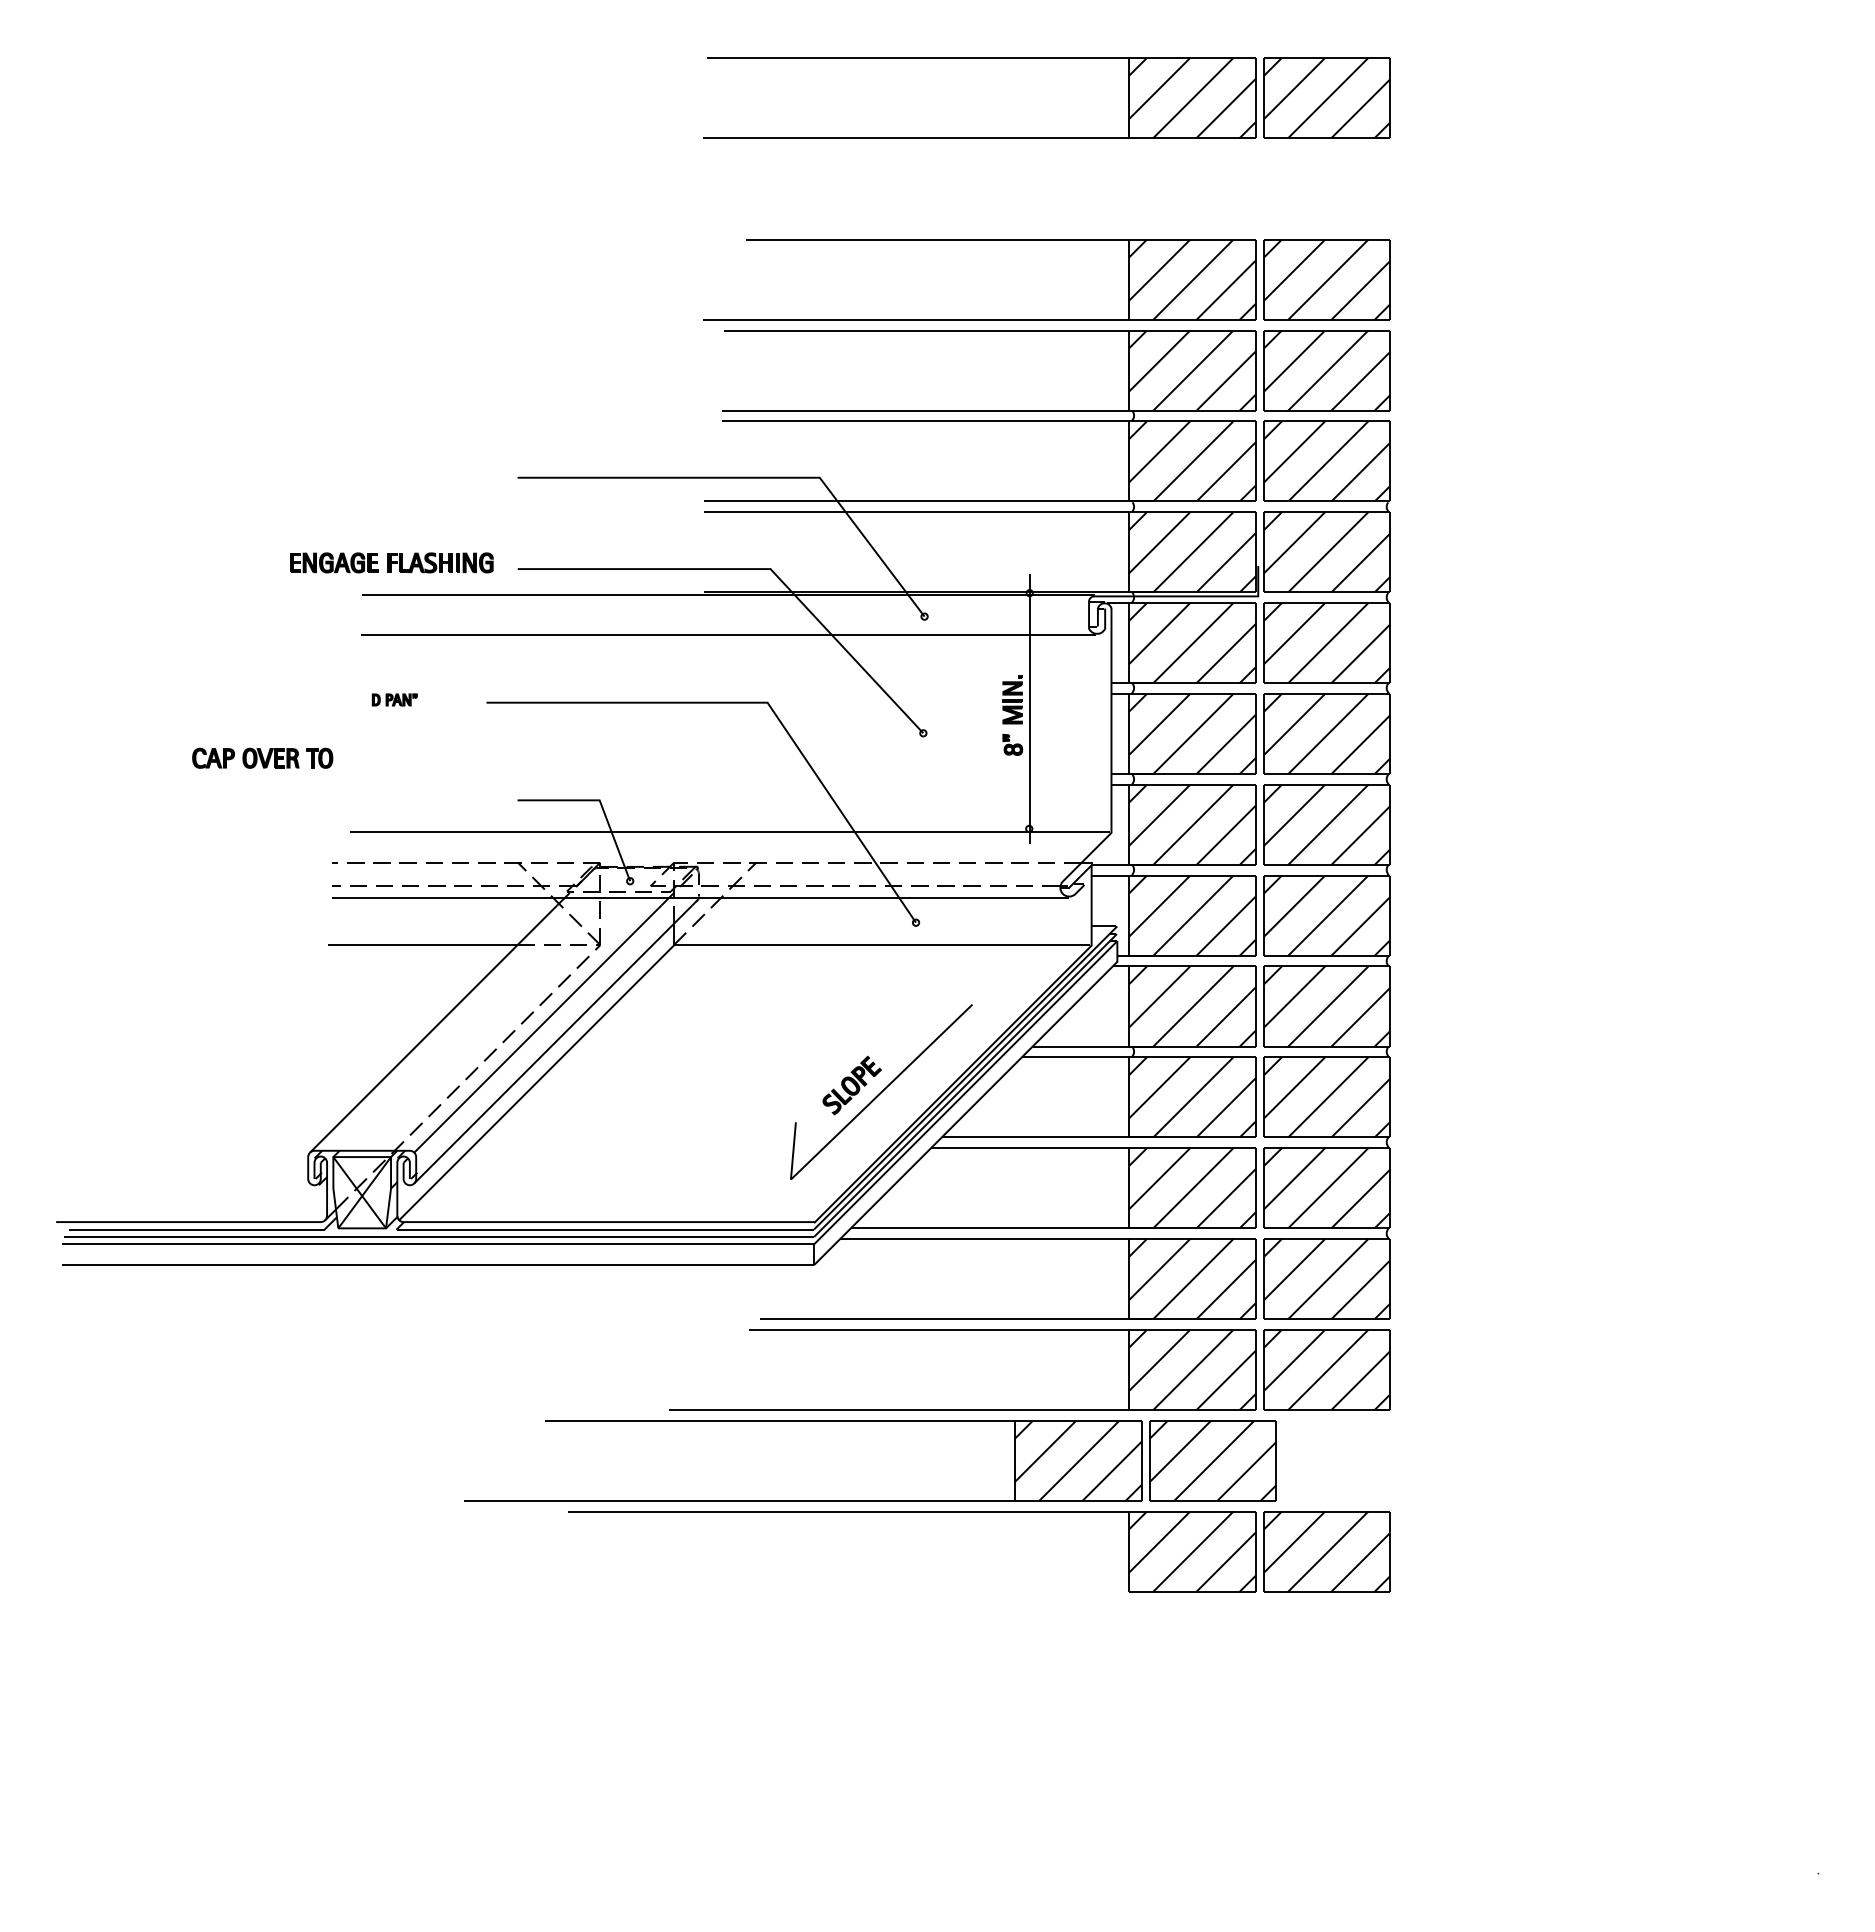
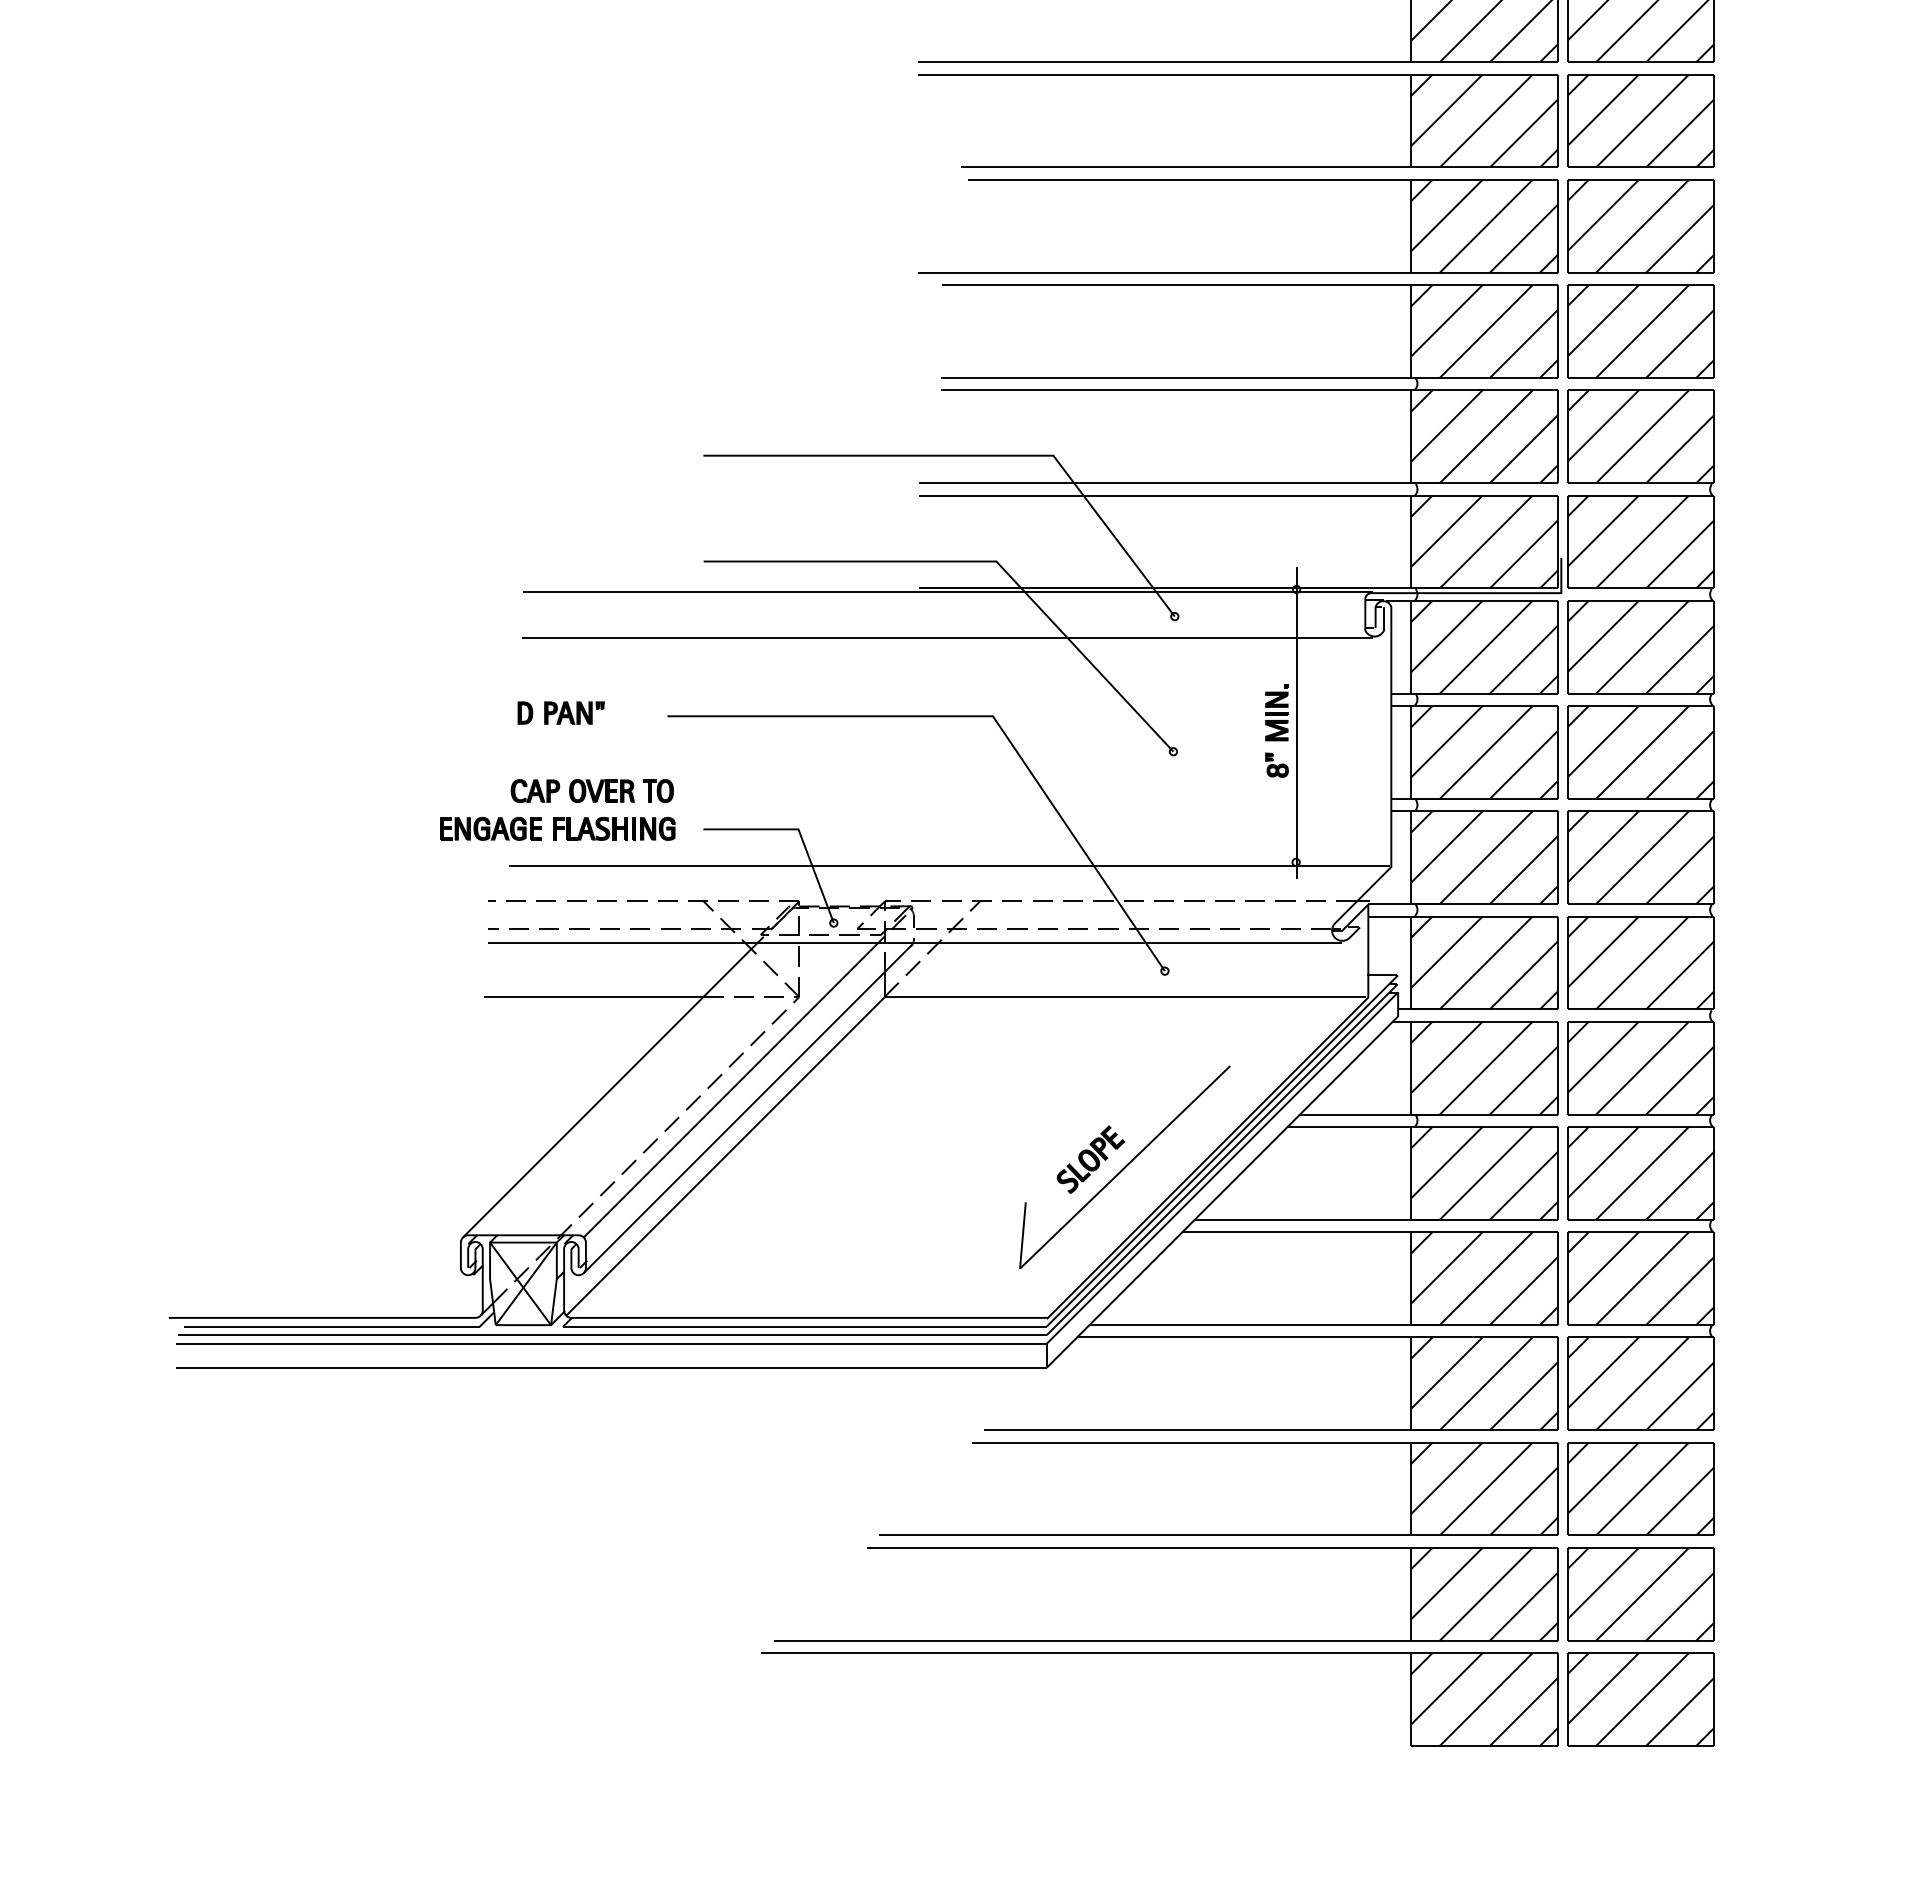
part: (1046, 149) -> (1316, 75), added
part: (391, 562) -> (557, 828), moved
part: (394, 699) -> (560, 712), size x1.67
part: (262, 757) -> (592, 790), moved
part: (870, 1421) -> (1244, 1548), moved

